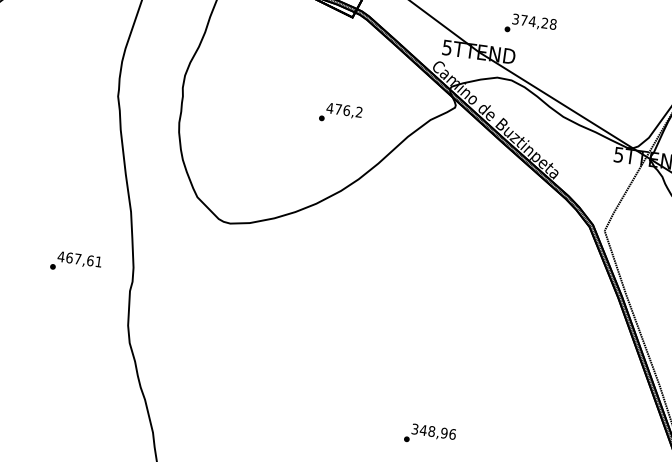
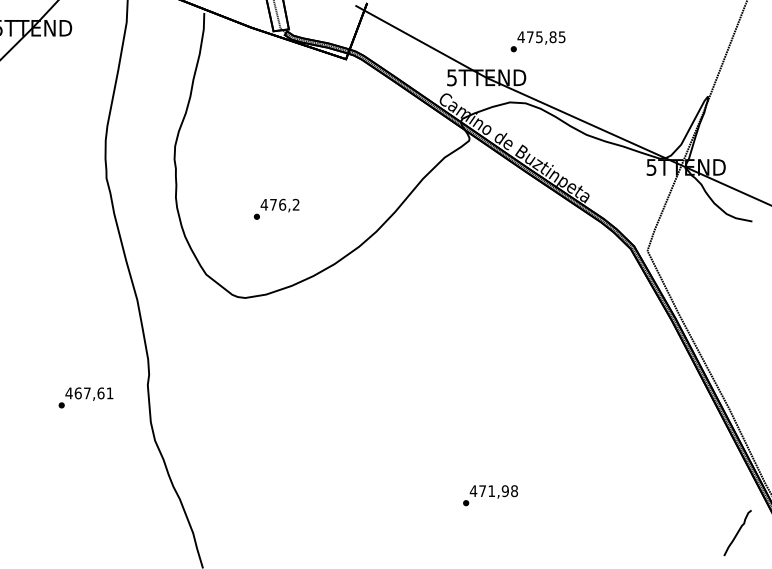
text: (534, 22) -> (541, 37), 374,28 -> 475,85
text: (340, 113) -> (276, 208), moved
text: (75, 262) -> (85, 397), moved
text: (433, 432) -> (493, 491), 348,96 -> 471,98

